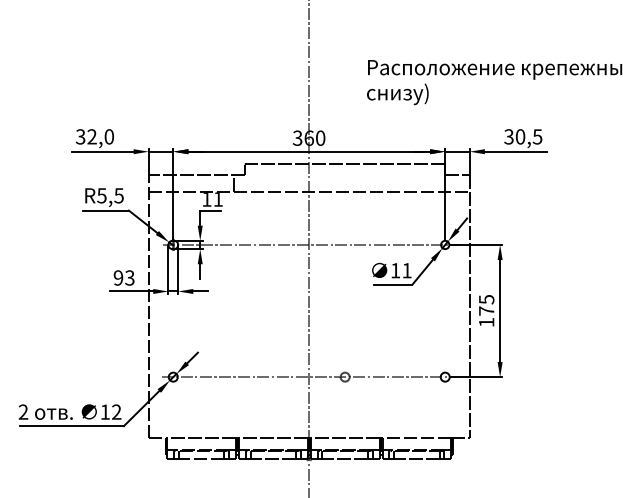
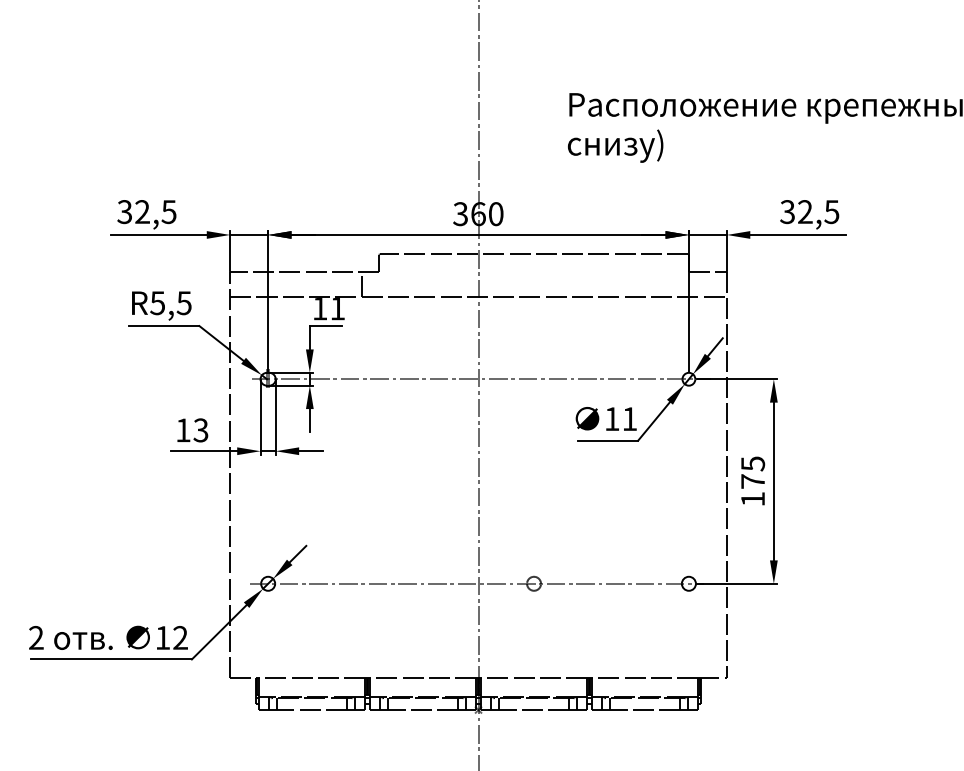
text: (108, 136) -> (167, 211), 32,0 -> 32,5
text: (520, 136) -> (805, 211), 30,5 -> 32,5
text: (118, 277) -> (183, 429), 93 -> 13

